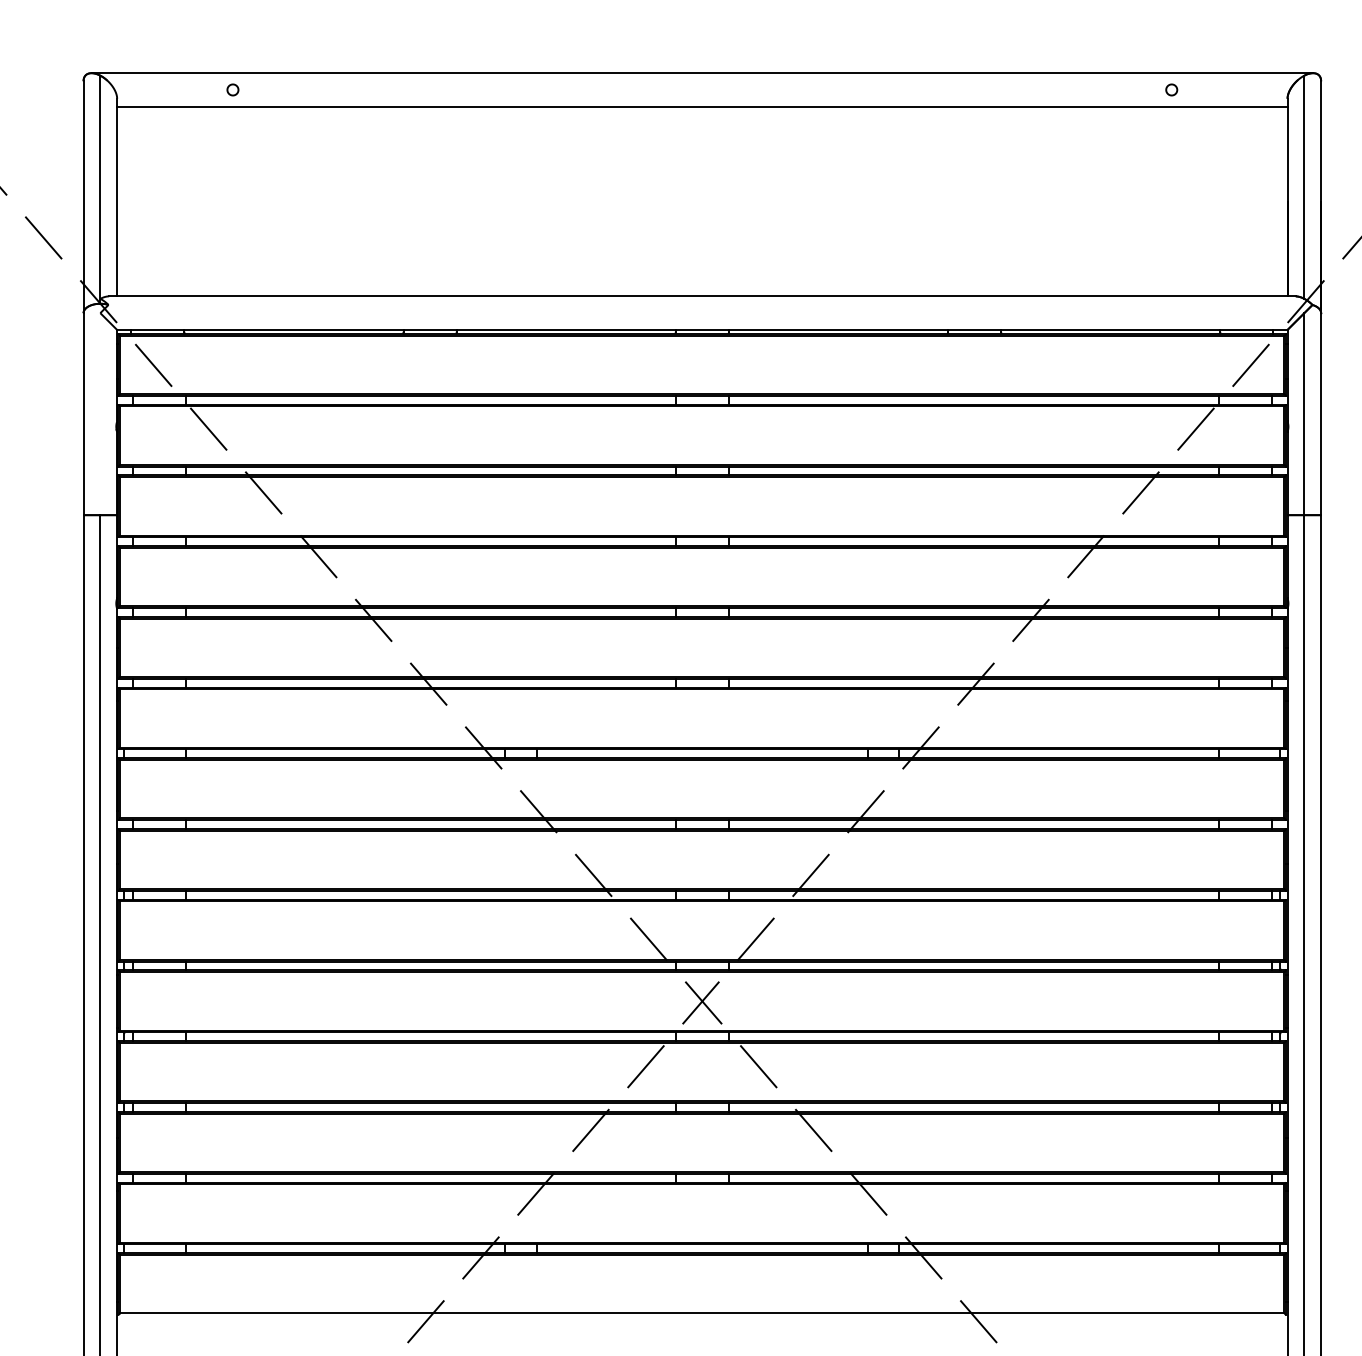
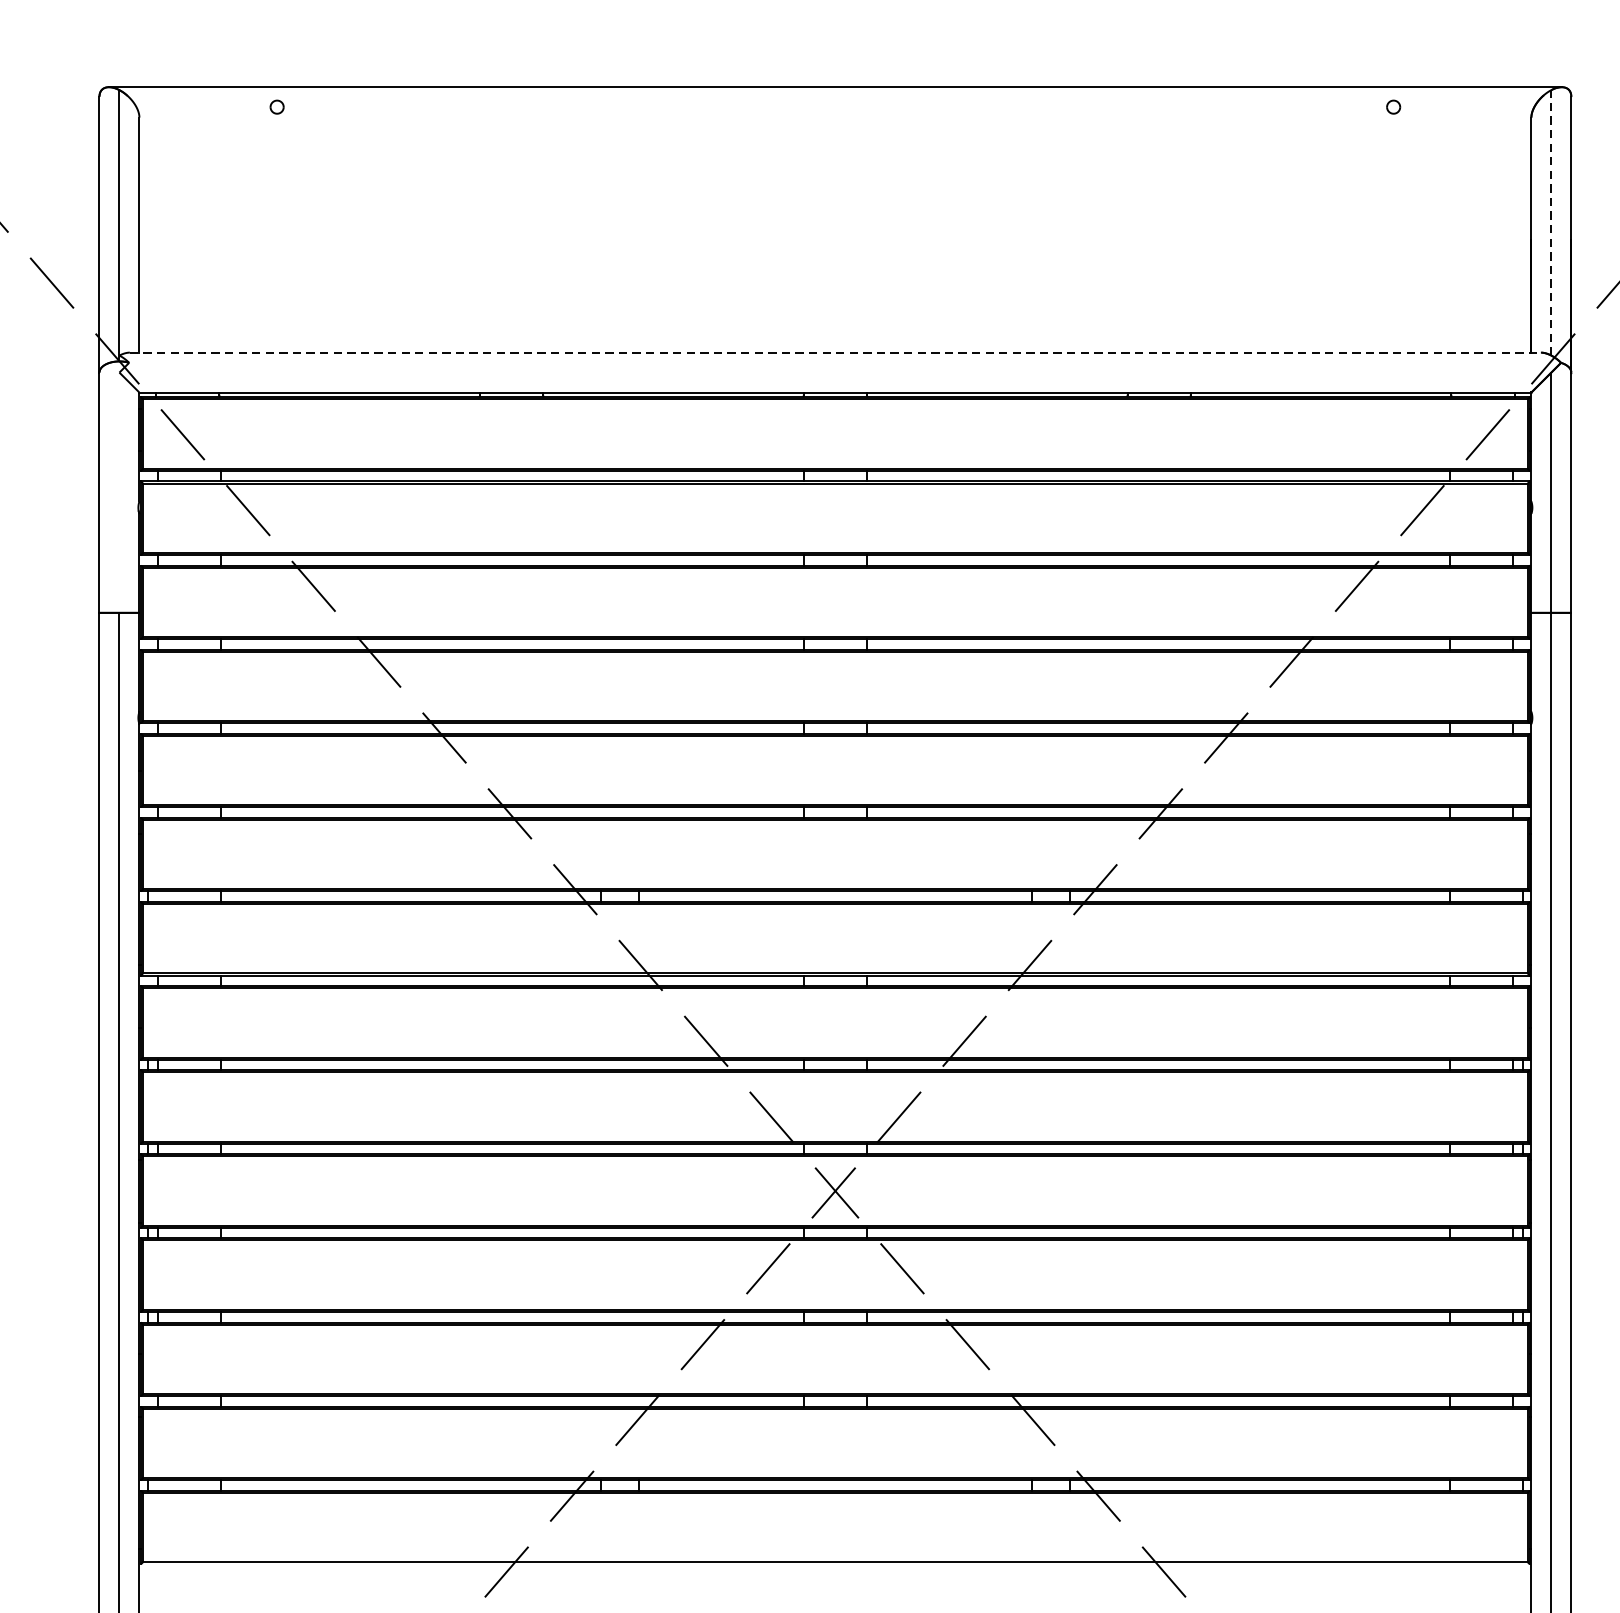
line: (702, 106) -> (835, 126), removed
line: (1304, 187) -> (1551, 223), solid -> dashed
line: (702, 296) -> (835, 352), solid -> dashed

